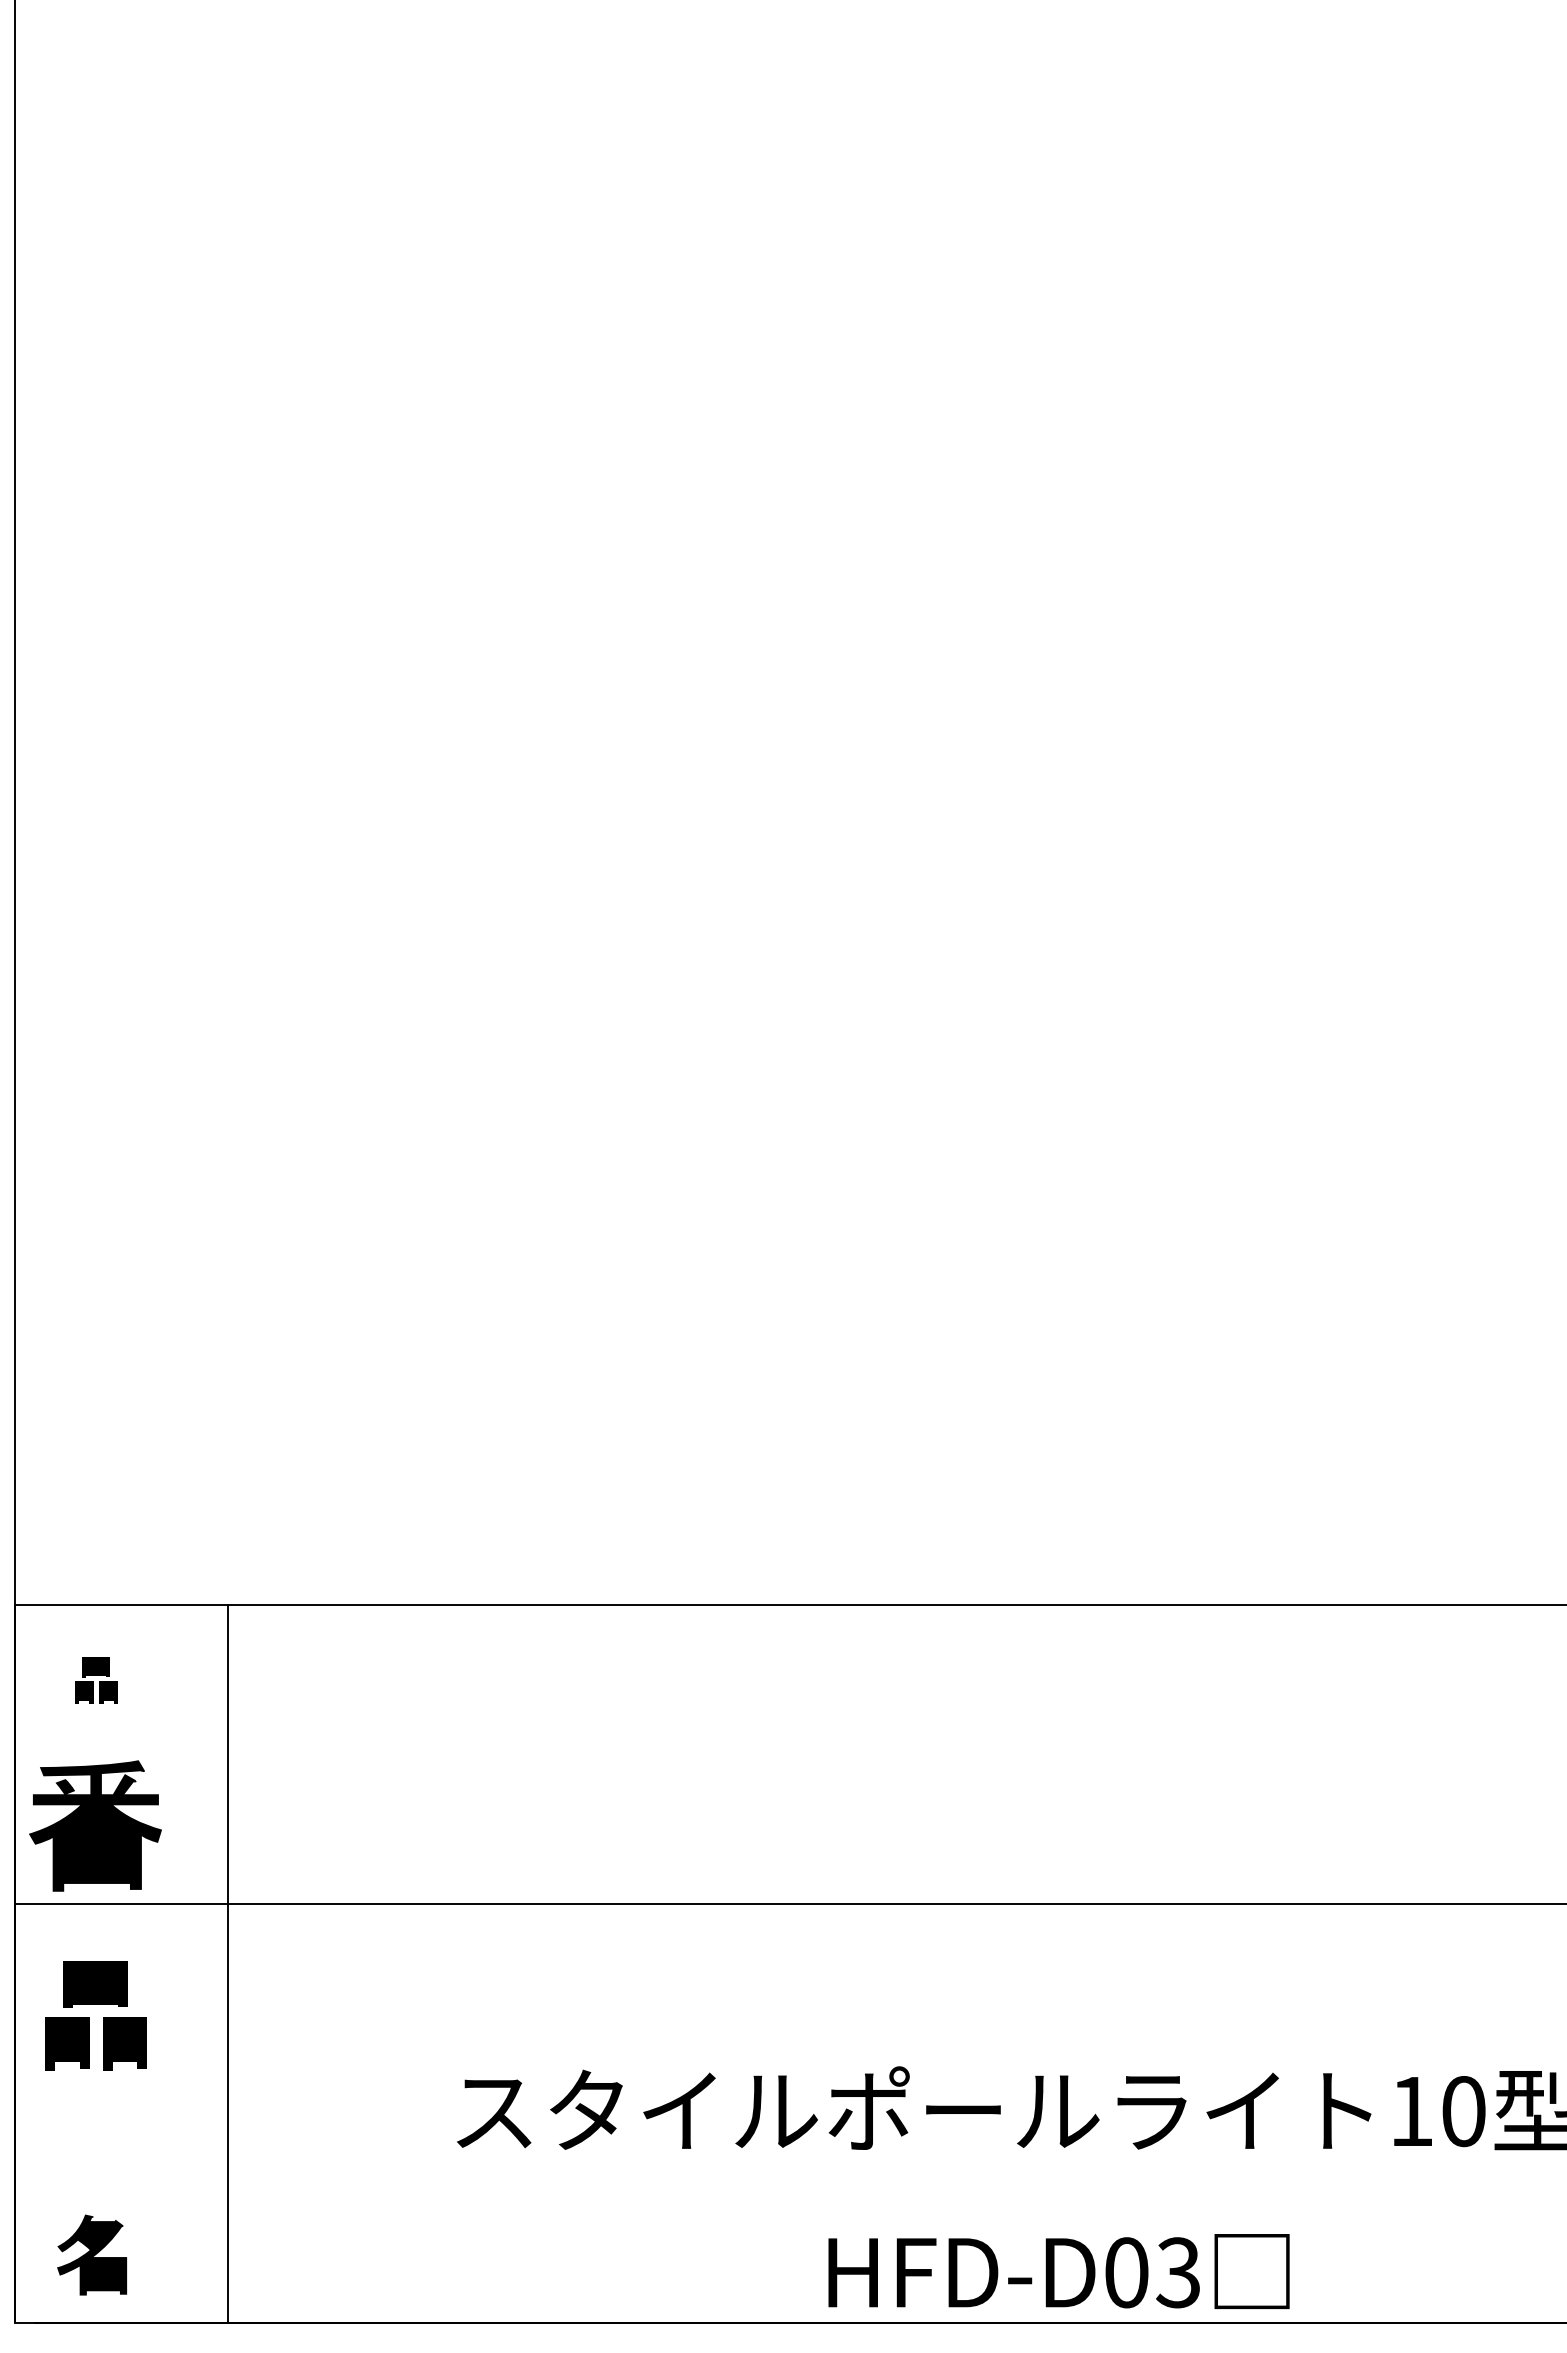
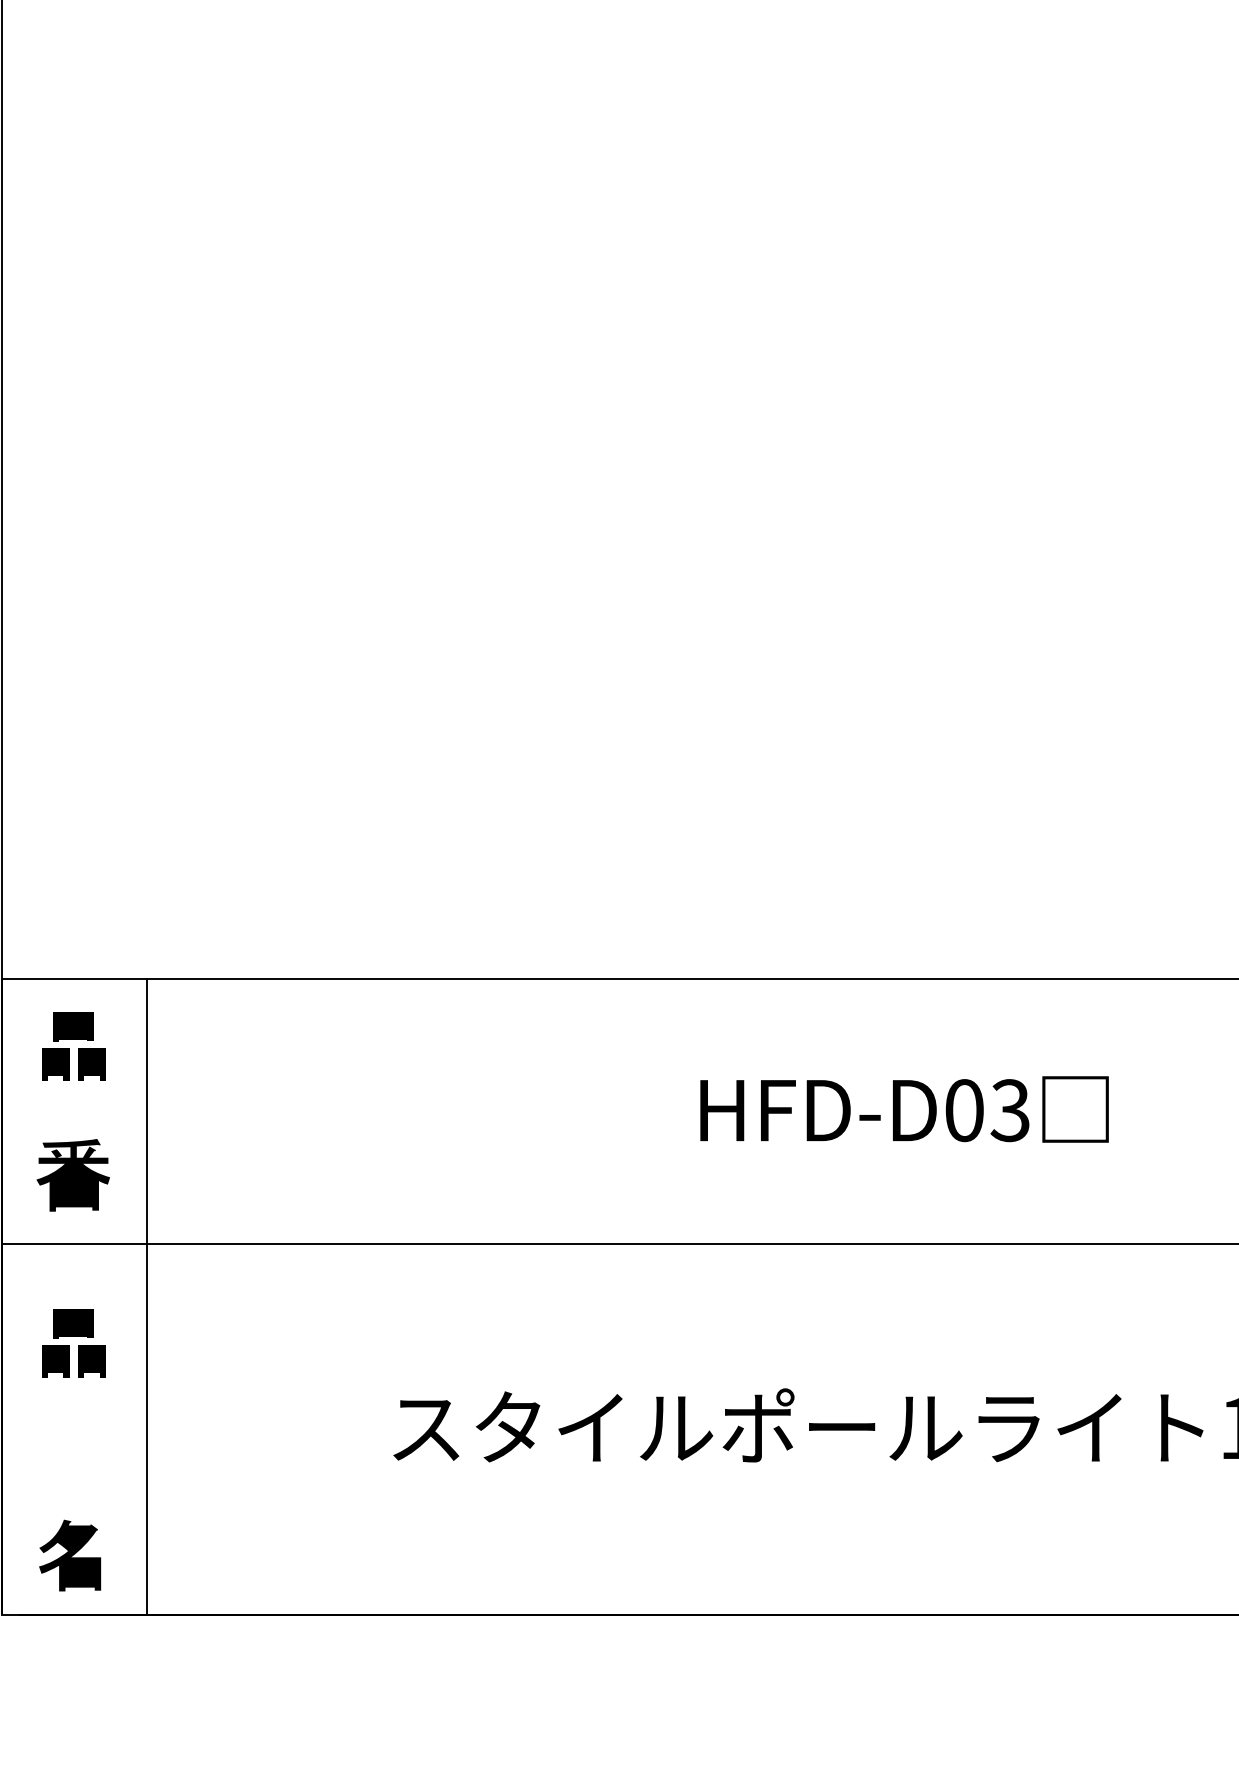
part: (96, 1680) -> (74, 1046), size x1.67
part: (95, 1825) -> (73, 1175), size x0.62
line: (228, 1963) -> (147, 1297), moved
part: (96, 2015) -> (74, 1343), size x0.71
text: (1058, 2271) -> (904, 1109), moved

